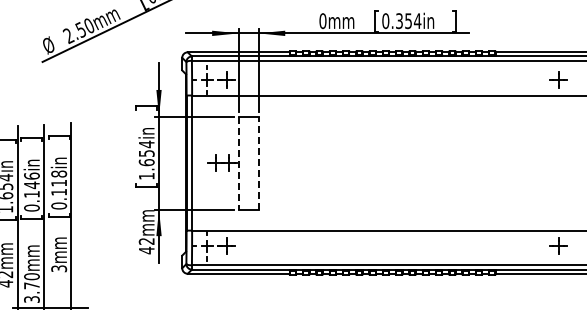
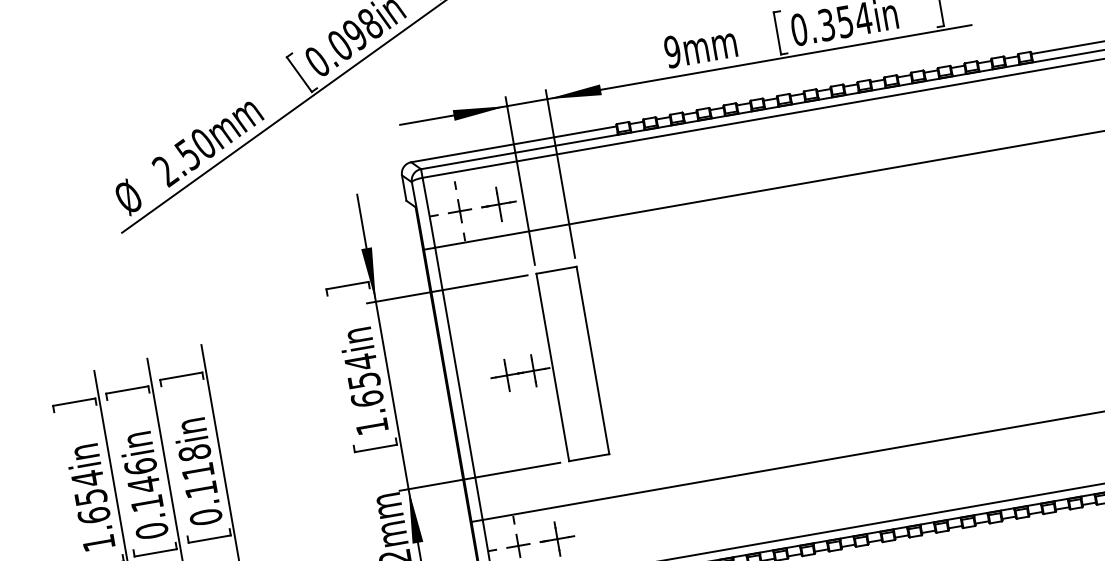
text: (322, 21) -> (671, 52), 0mm -> 9mm
line: (238, 163) -> (552, 368), dashed -> solid
line: (258, 163) -> (592, 361), dashed -> solid

